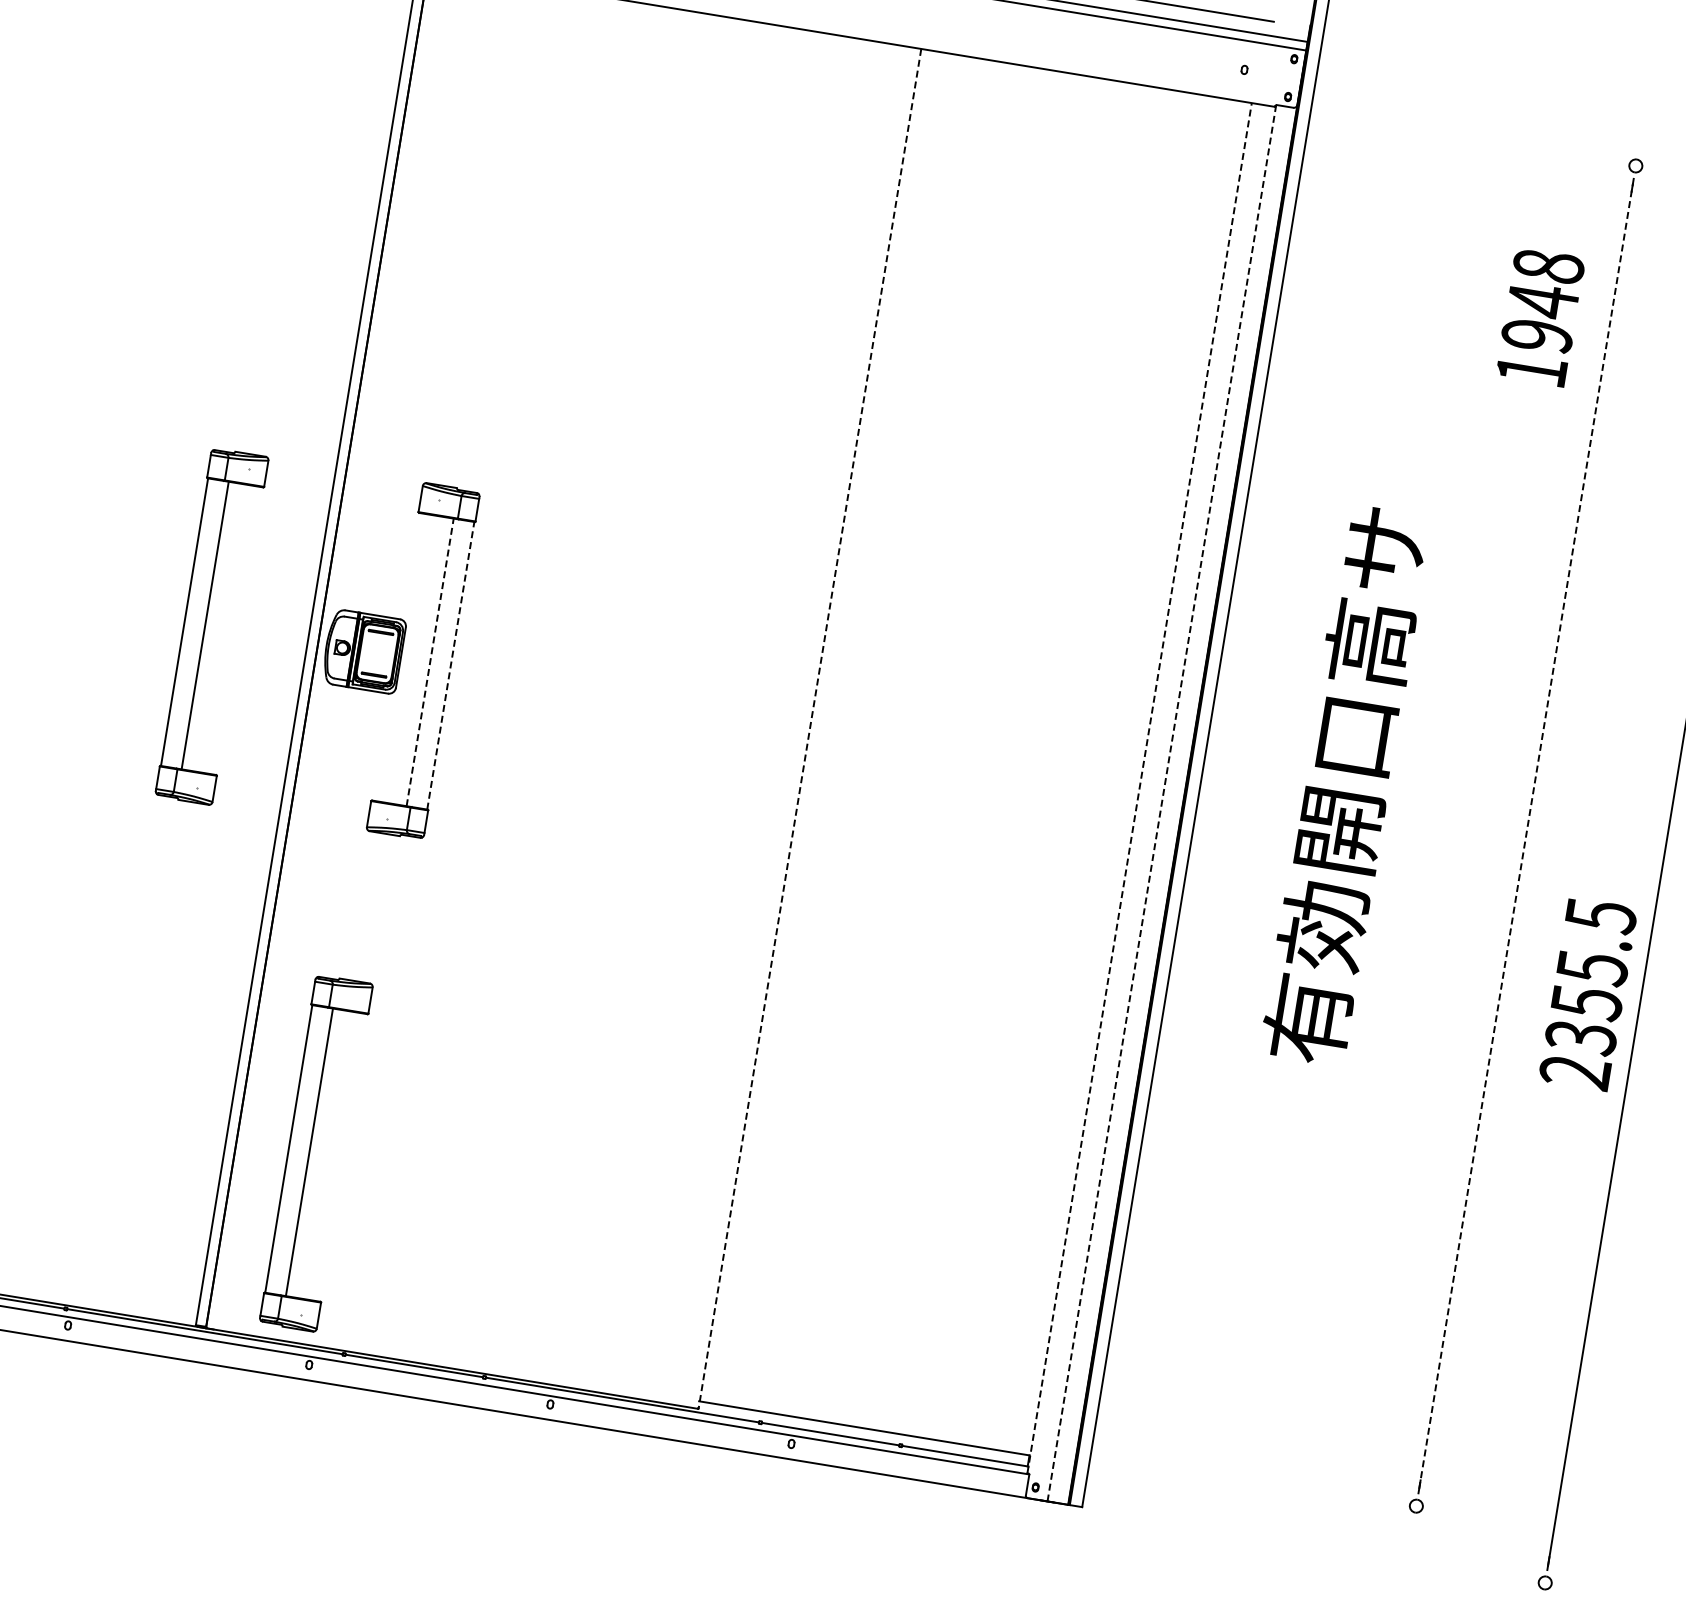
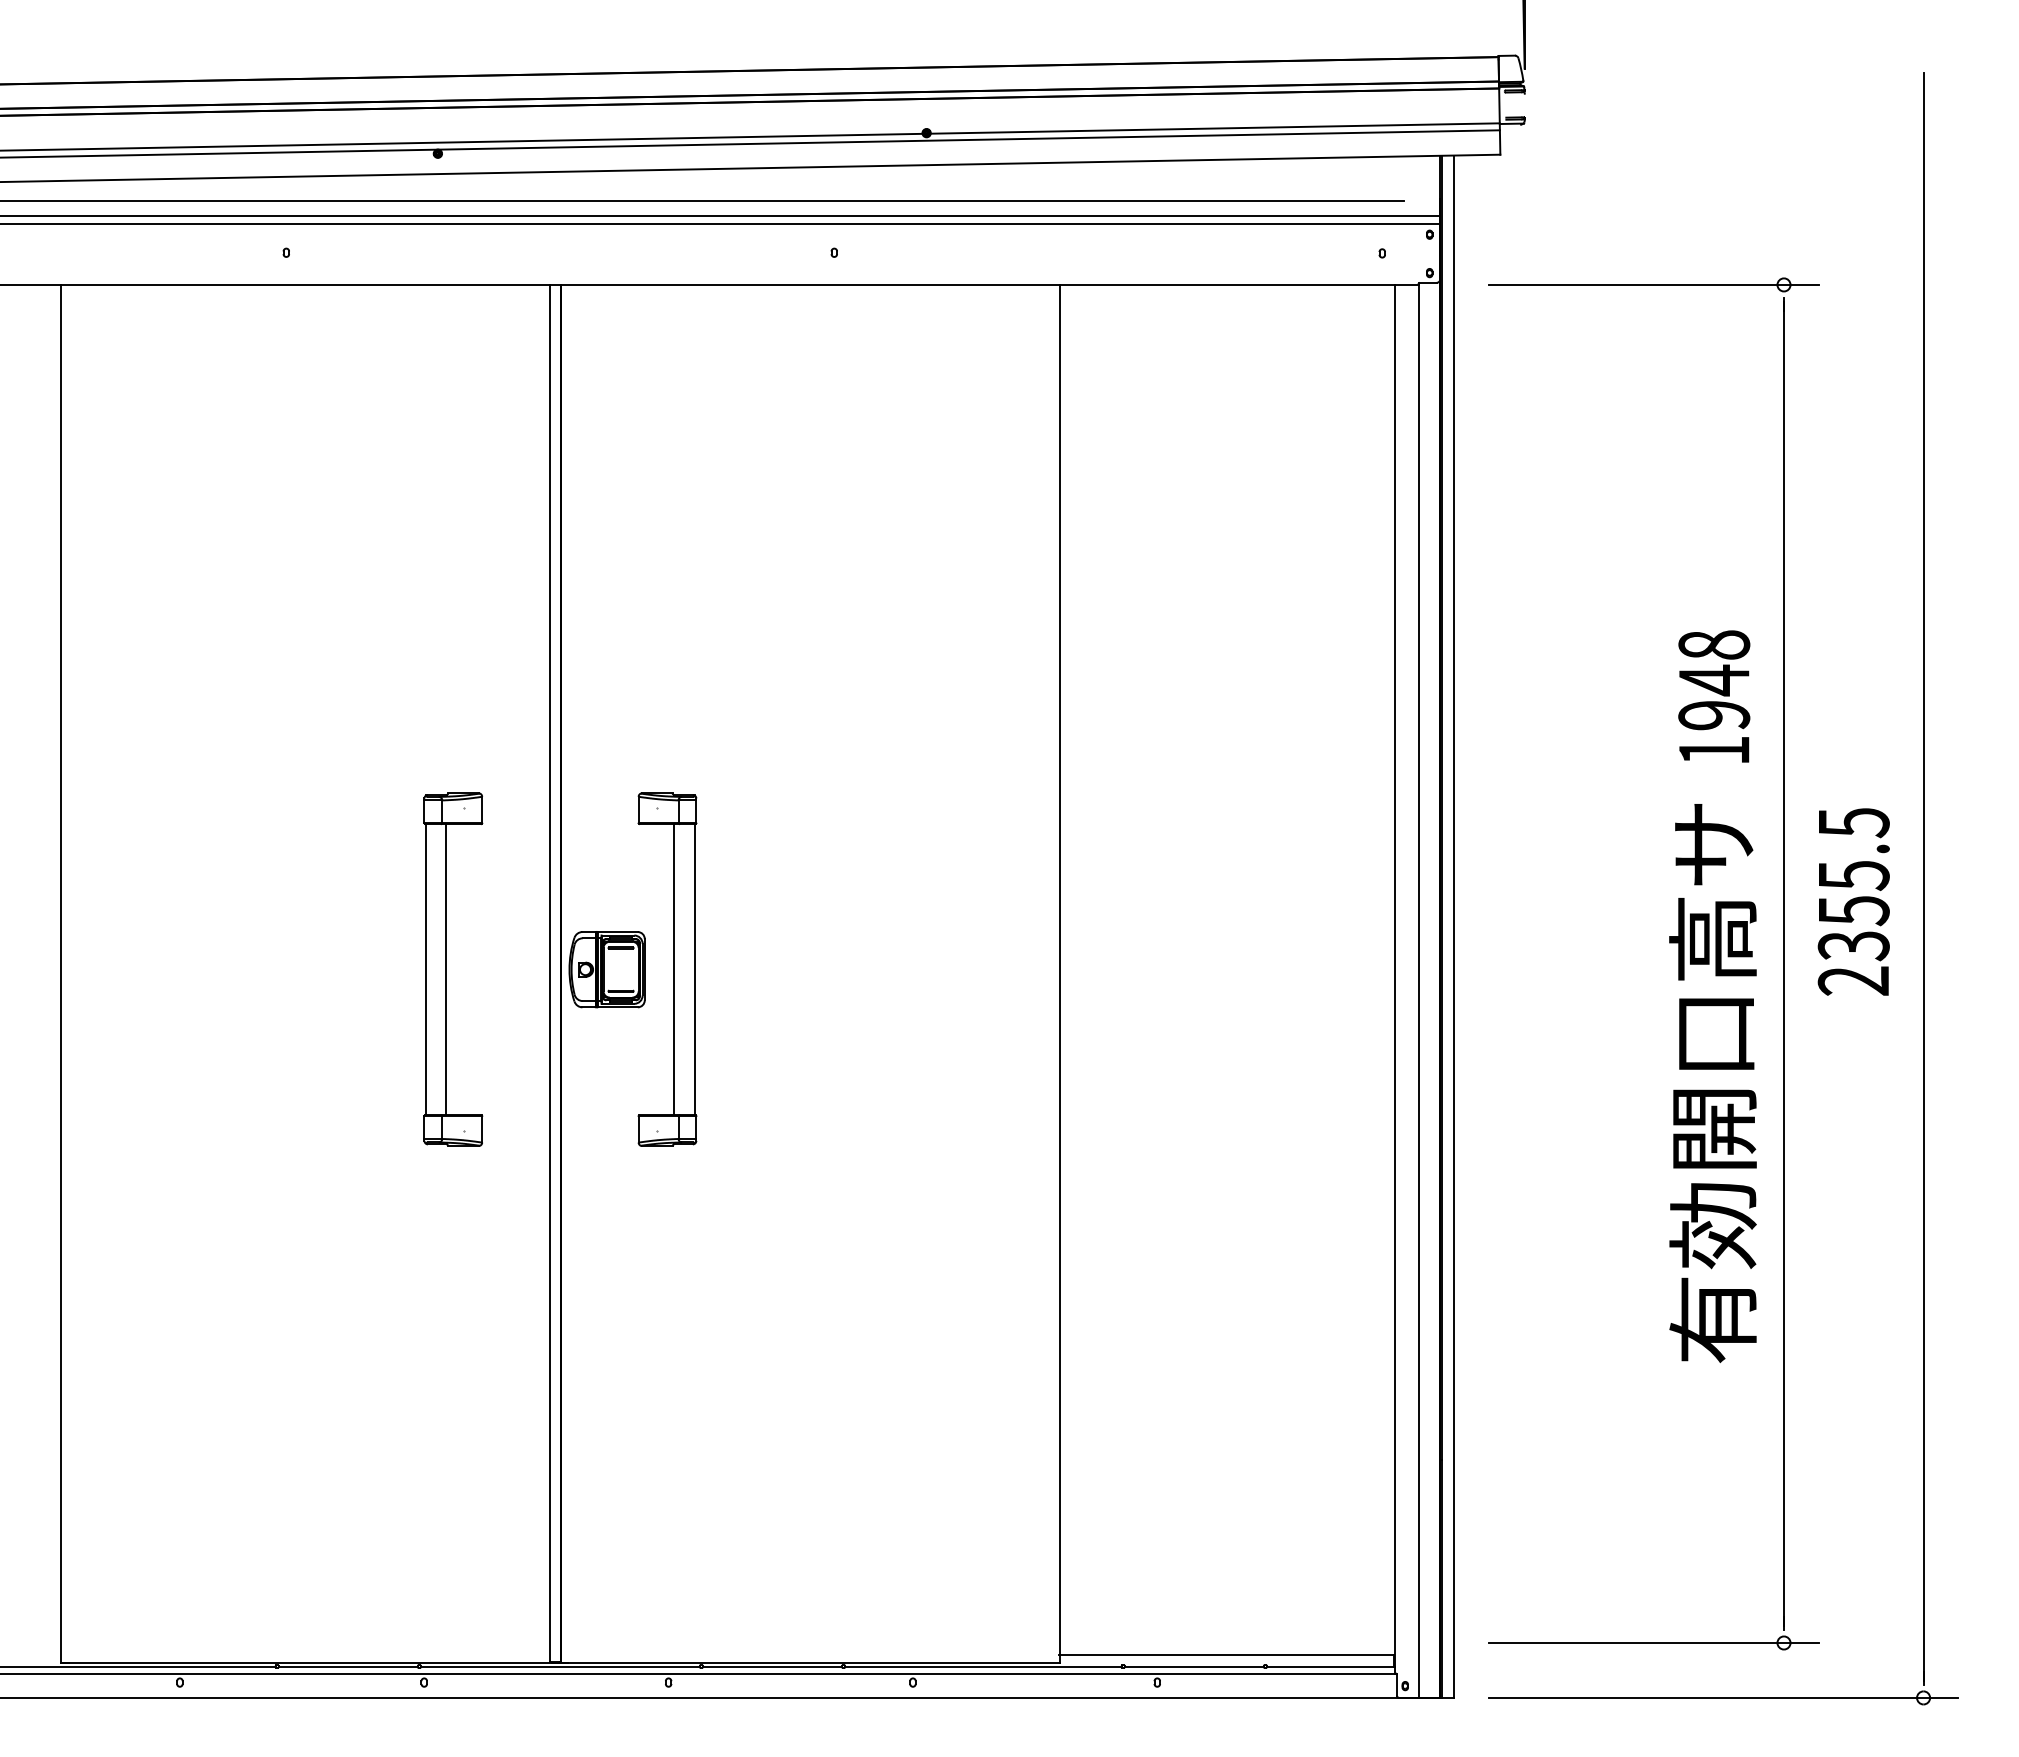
line: (1507, 144) -> (1653, 284), added
text: (1540, 317) -> (1714, 696), moved
line: (430, 662) -> (674, 969), dashed -> solid
line: (451, 665) -> (695, 969), dashed -> solid
line: (809, 728) -> (1059, 973), dashed -> solid
text: (1345, 785) -> (1712, 1083), moved
line: (1139, 787) -> (1394, 978), dashed -> solid
line: (1162, 803) -> (1419, 990), dashed -> solid
line: (1526, 835) -> (1784, 963), dashed -> solid
text: (1587, 993) -> (1853, 901), moved
part: (309, 1152) -> (634, 1472), removed
line: (1287, 1485) -> (1653, 1643), added
line: (1347, 1550) -> (1723, 1697), added

